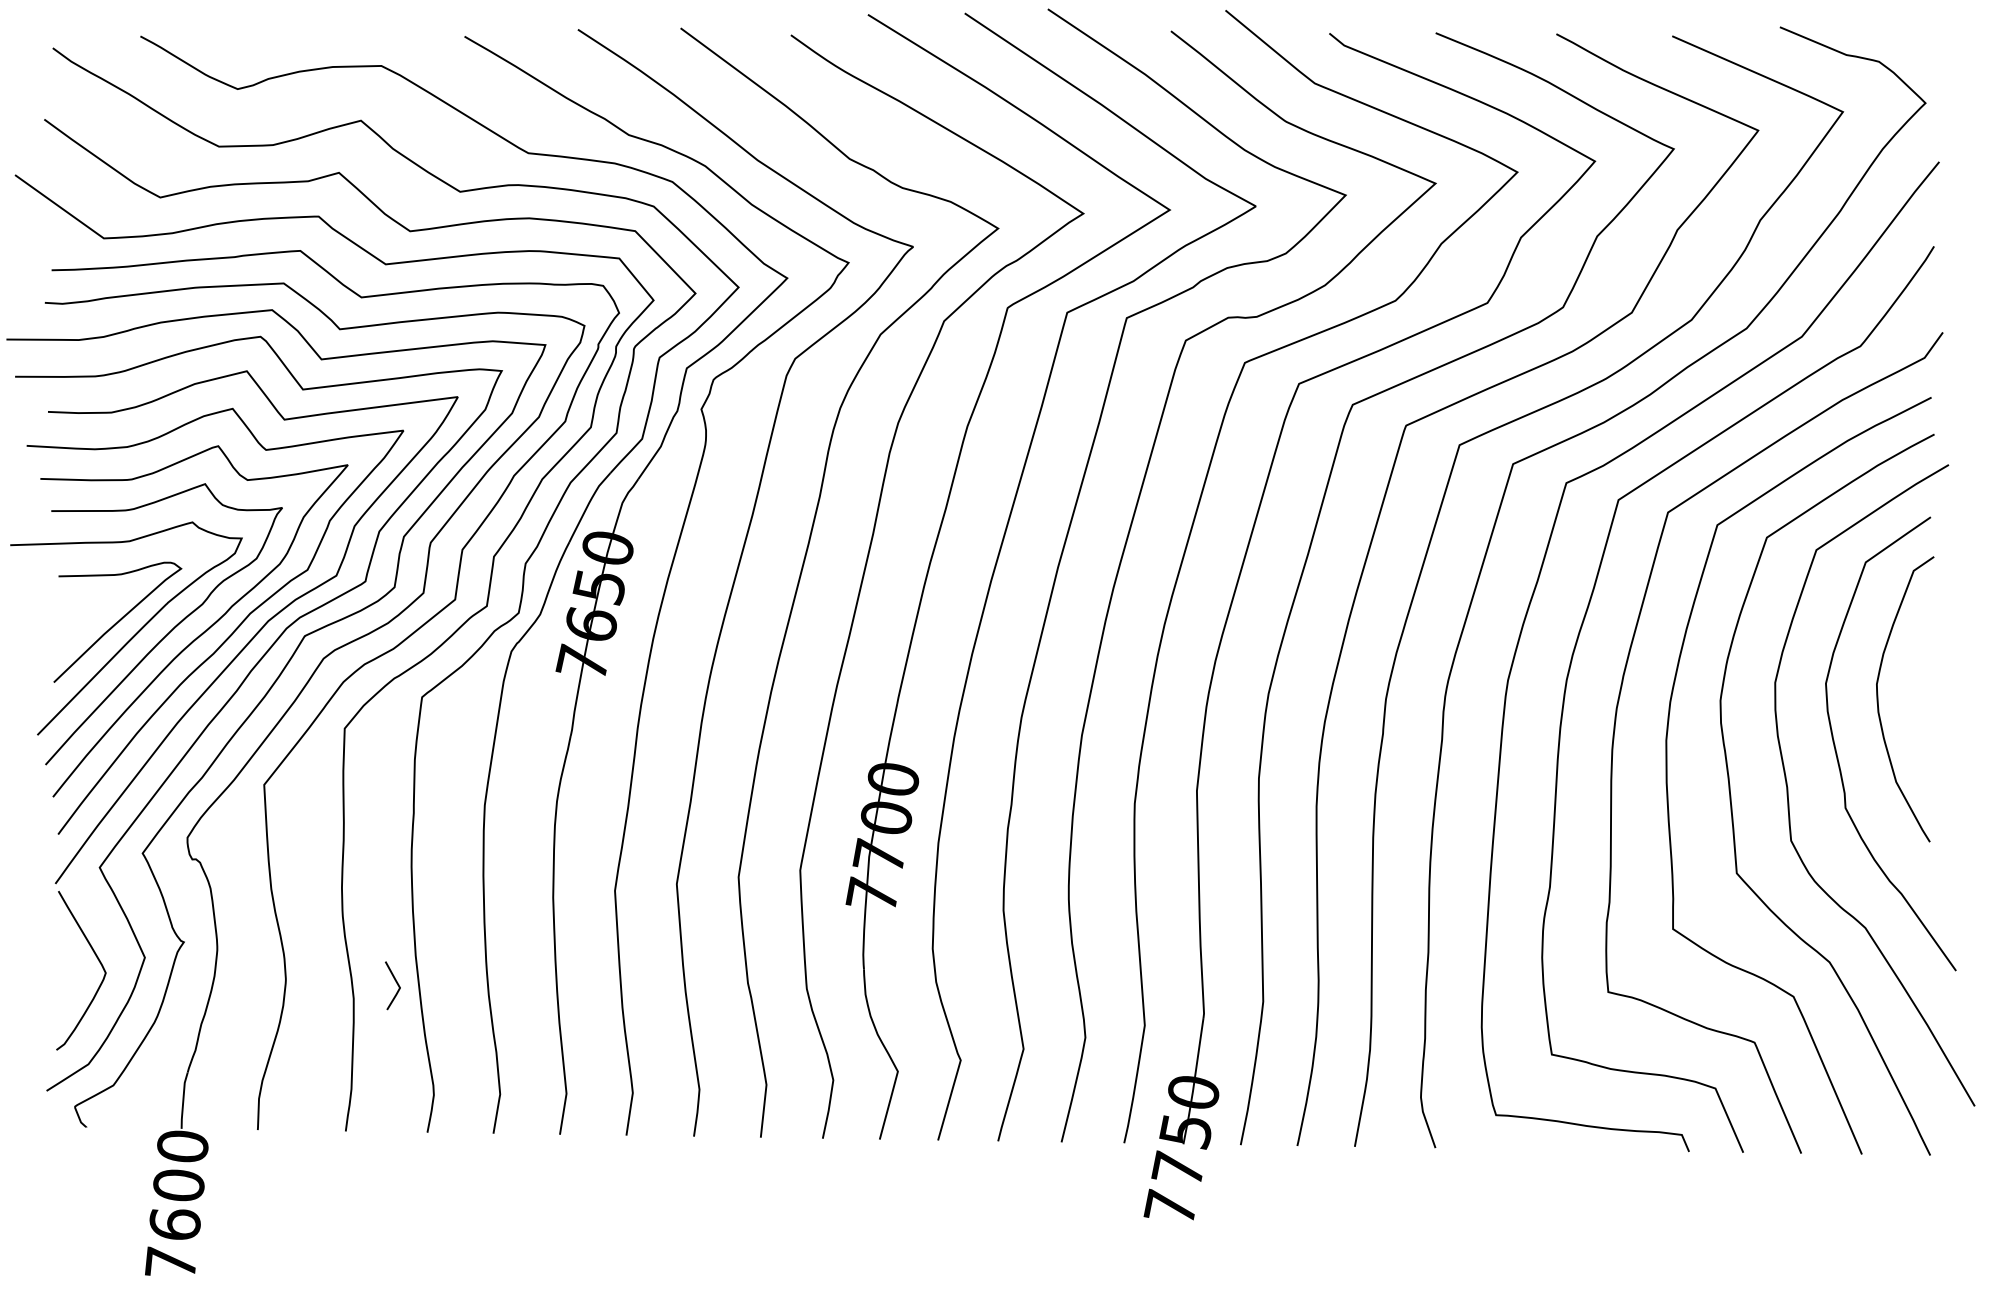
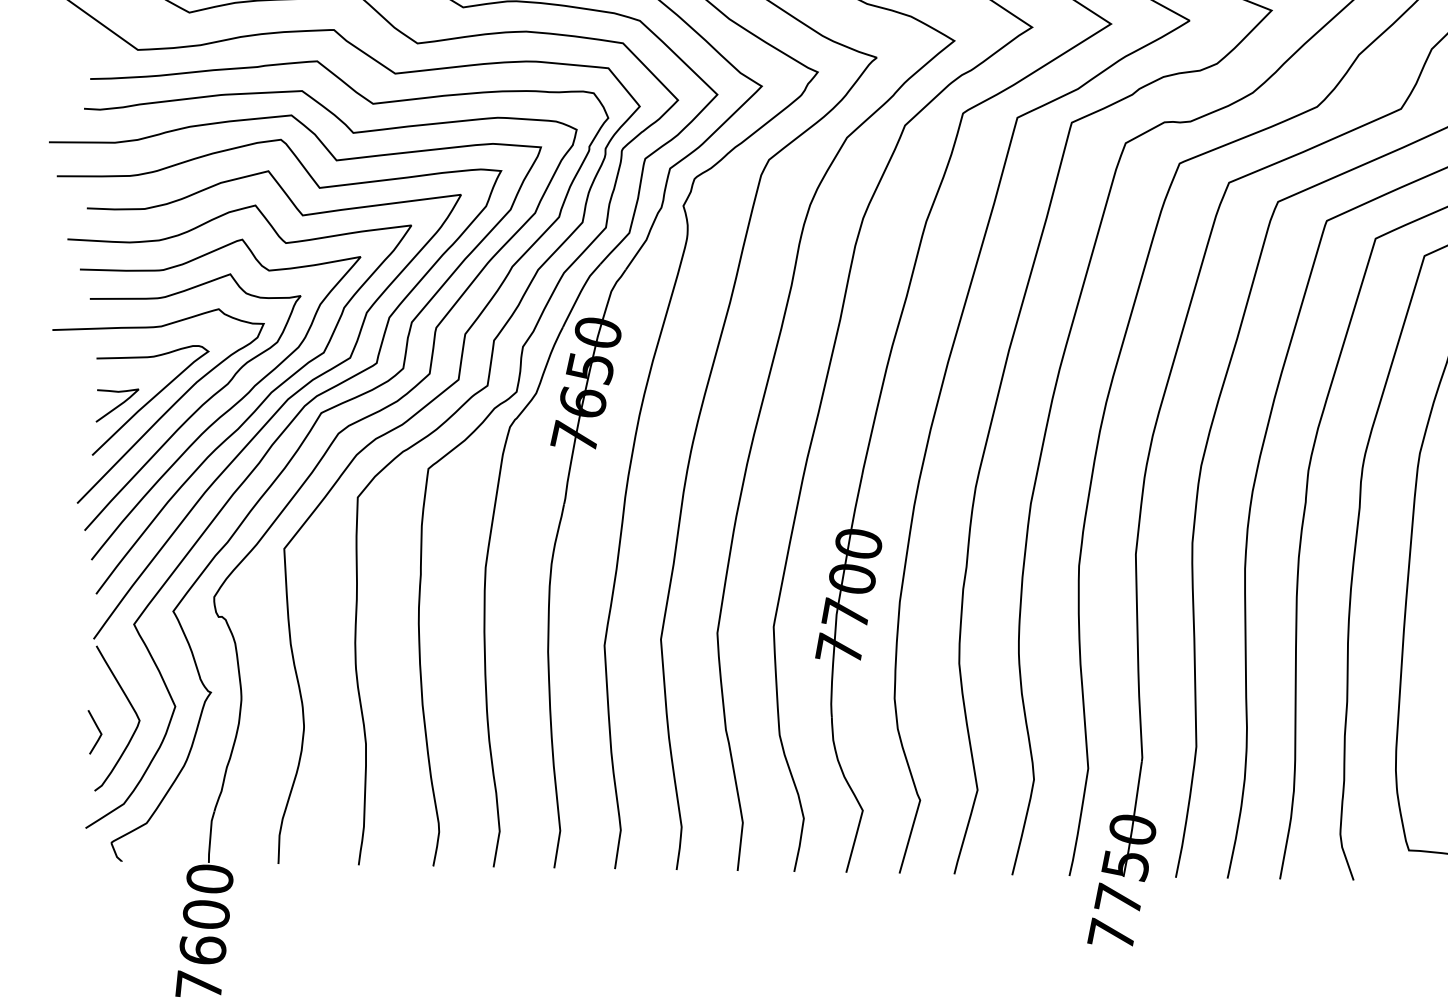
curve: (82, 627) -> (118, 405), added
line: (395, 982) -> (97, 729), moved

